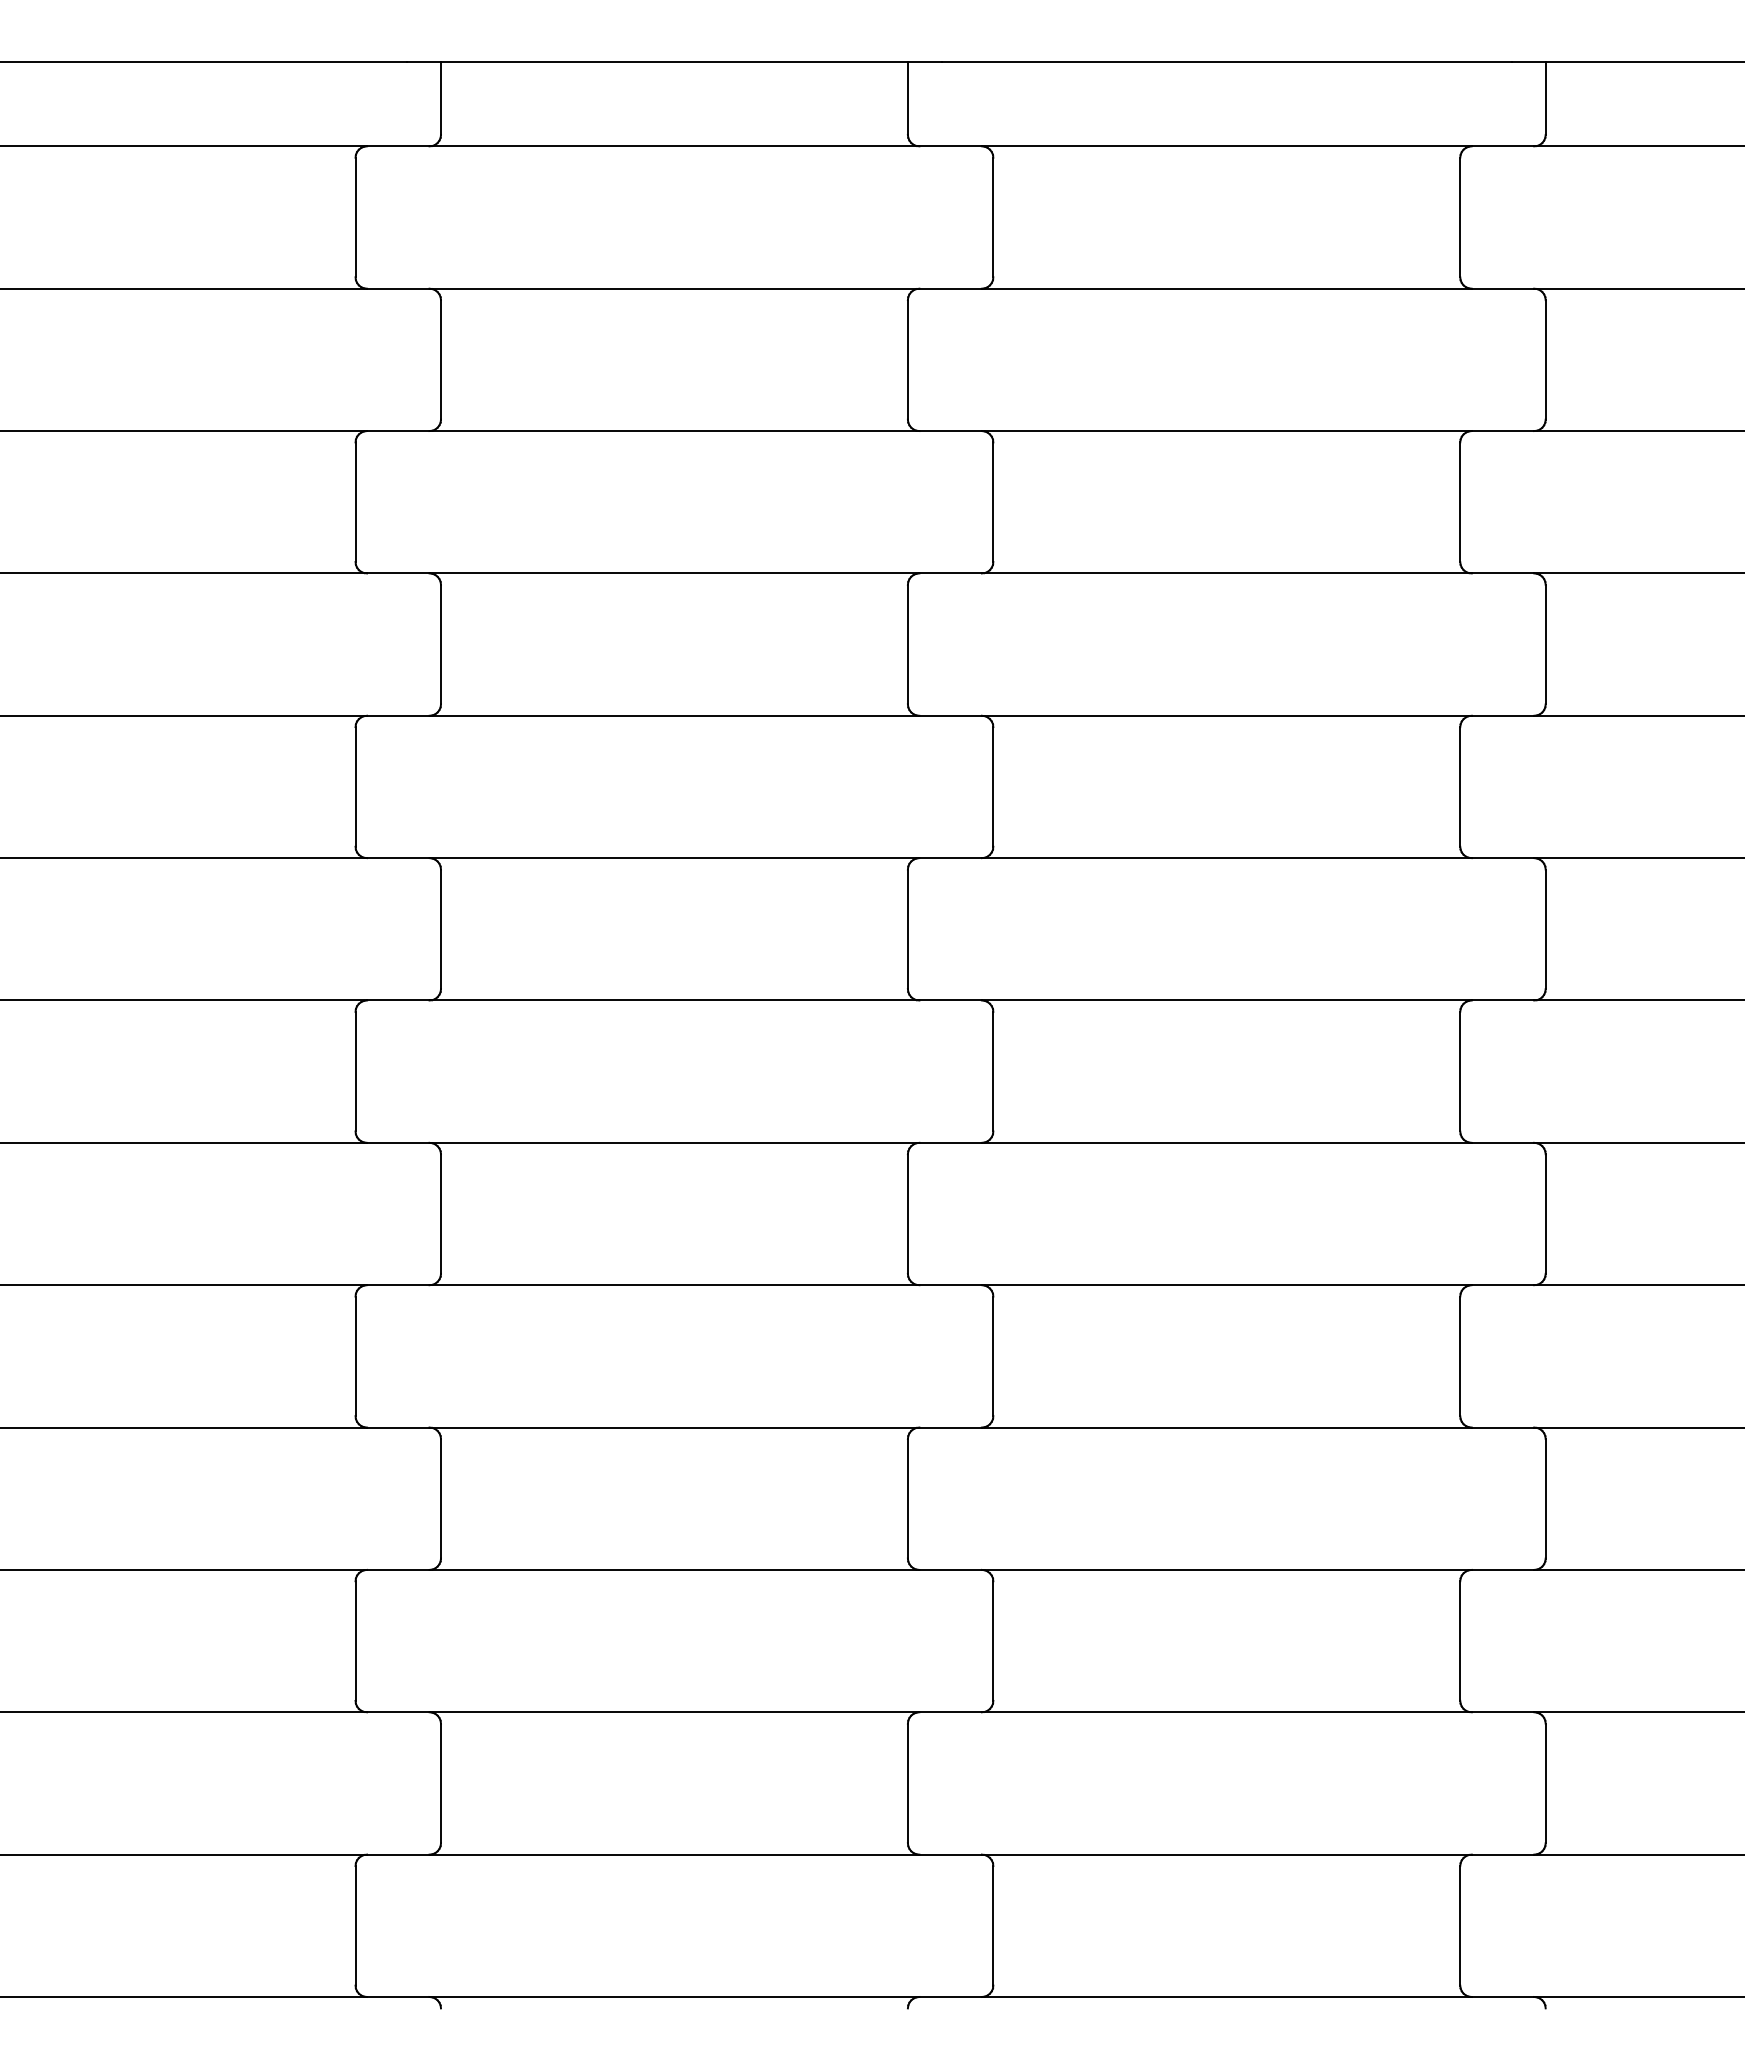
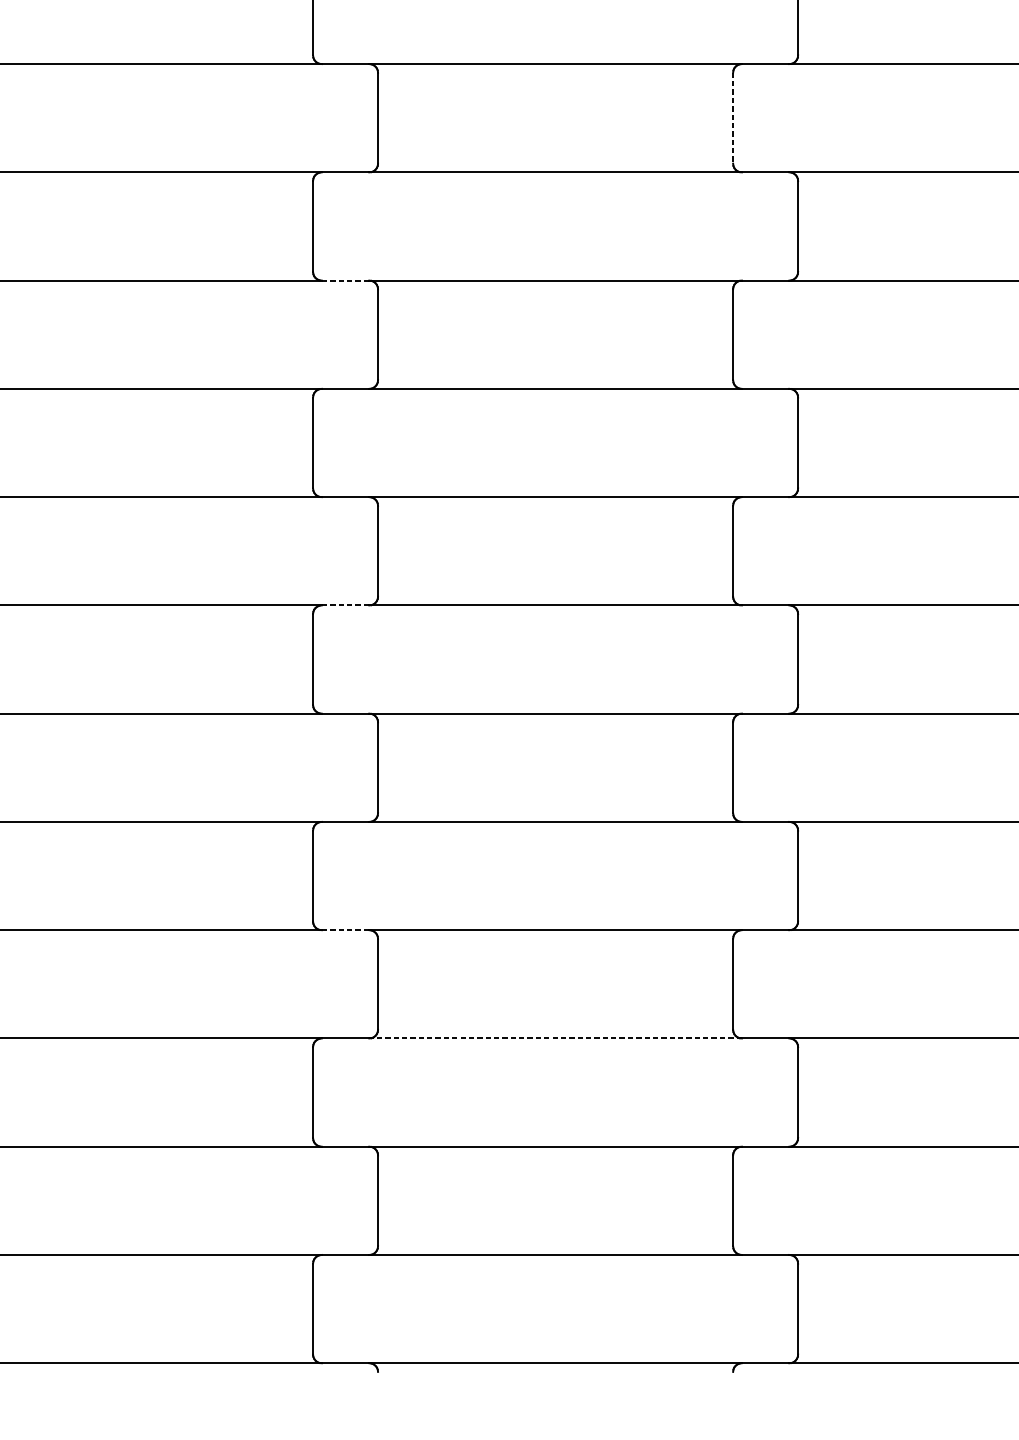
line: (907, 359) -> (732, 117), solid -> dashed
line: (398, 573) -> (345, 280), solid -> dashed
line: (398, 1000) -> (345, 605), solid -> dashed
line: (398, 1427) -> (345, 930), solid -> dashed
line: (674, 1569) -> (555, 1038), solid -> dashed

